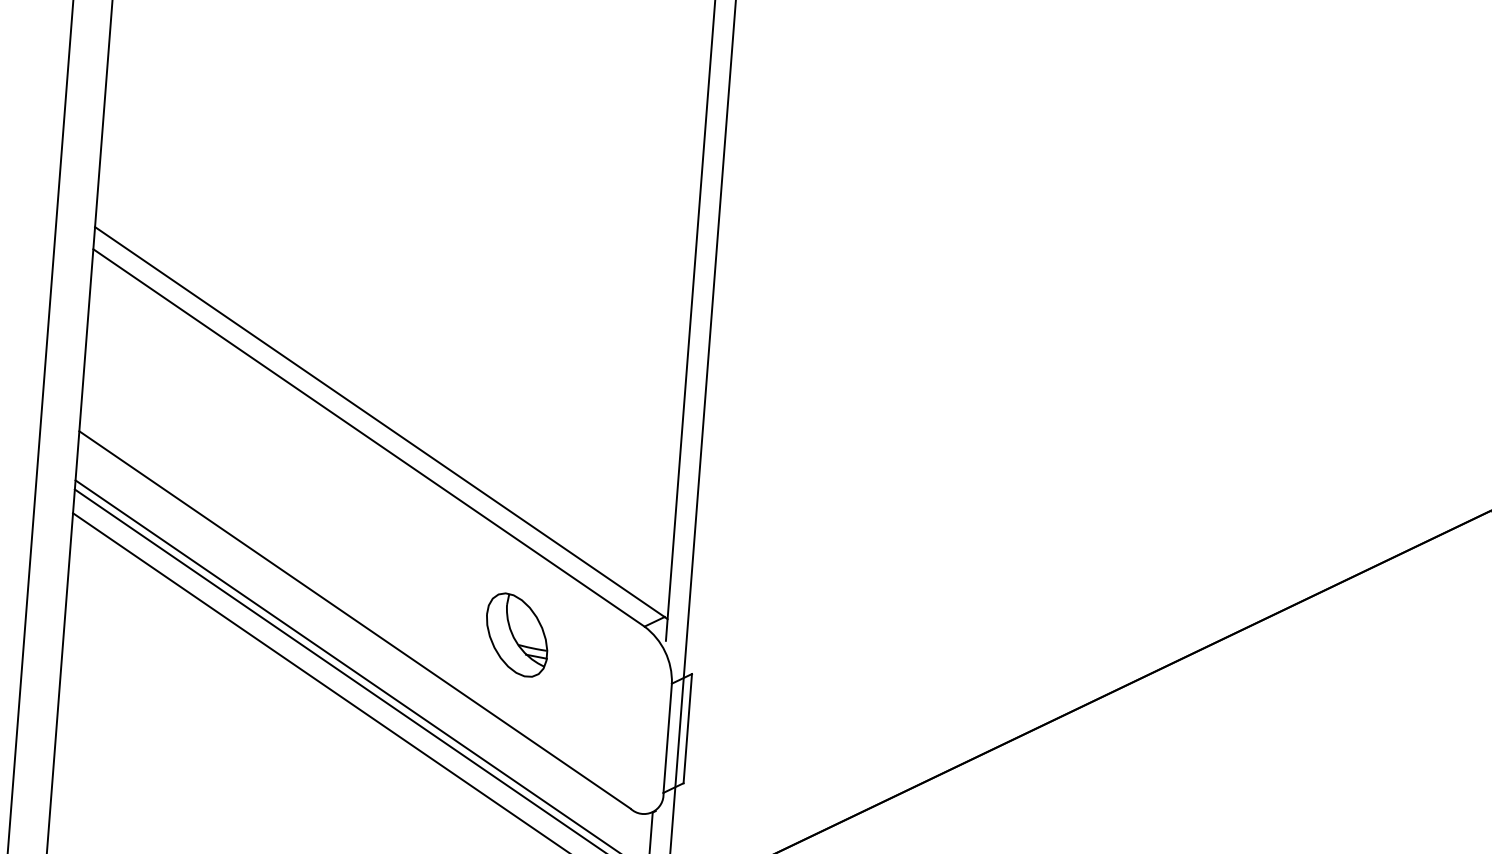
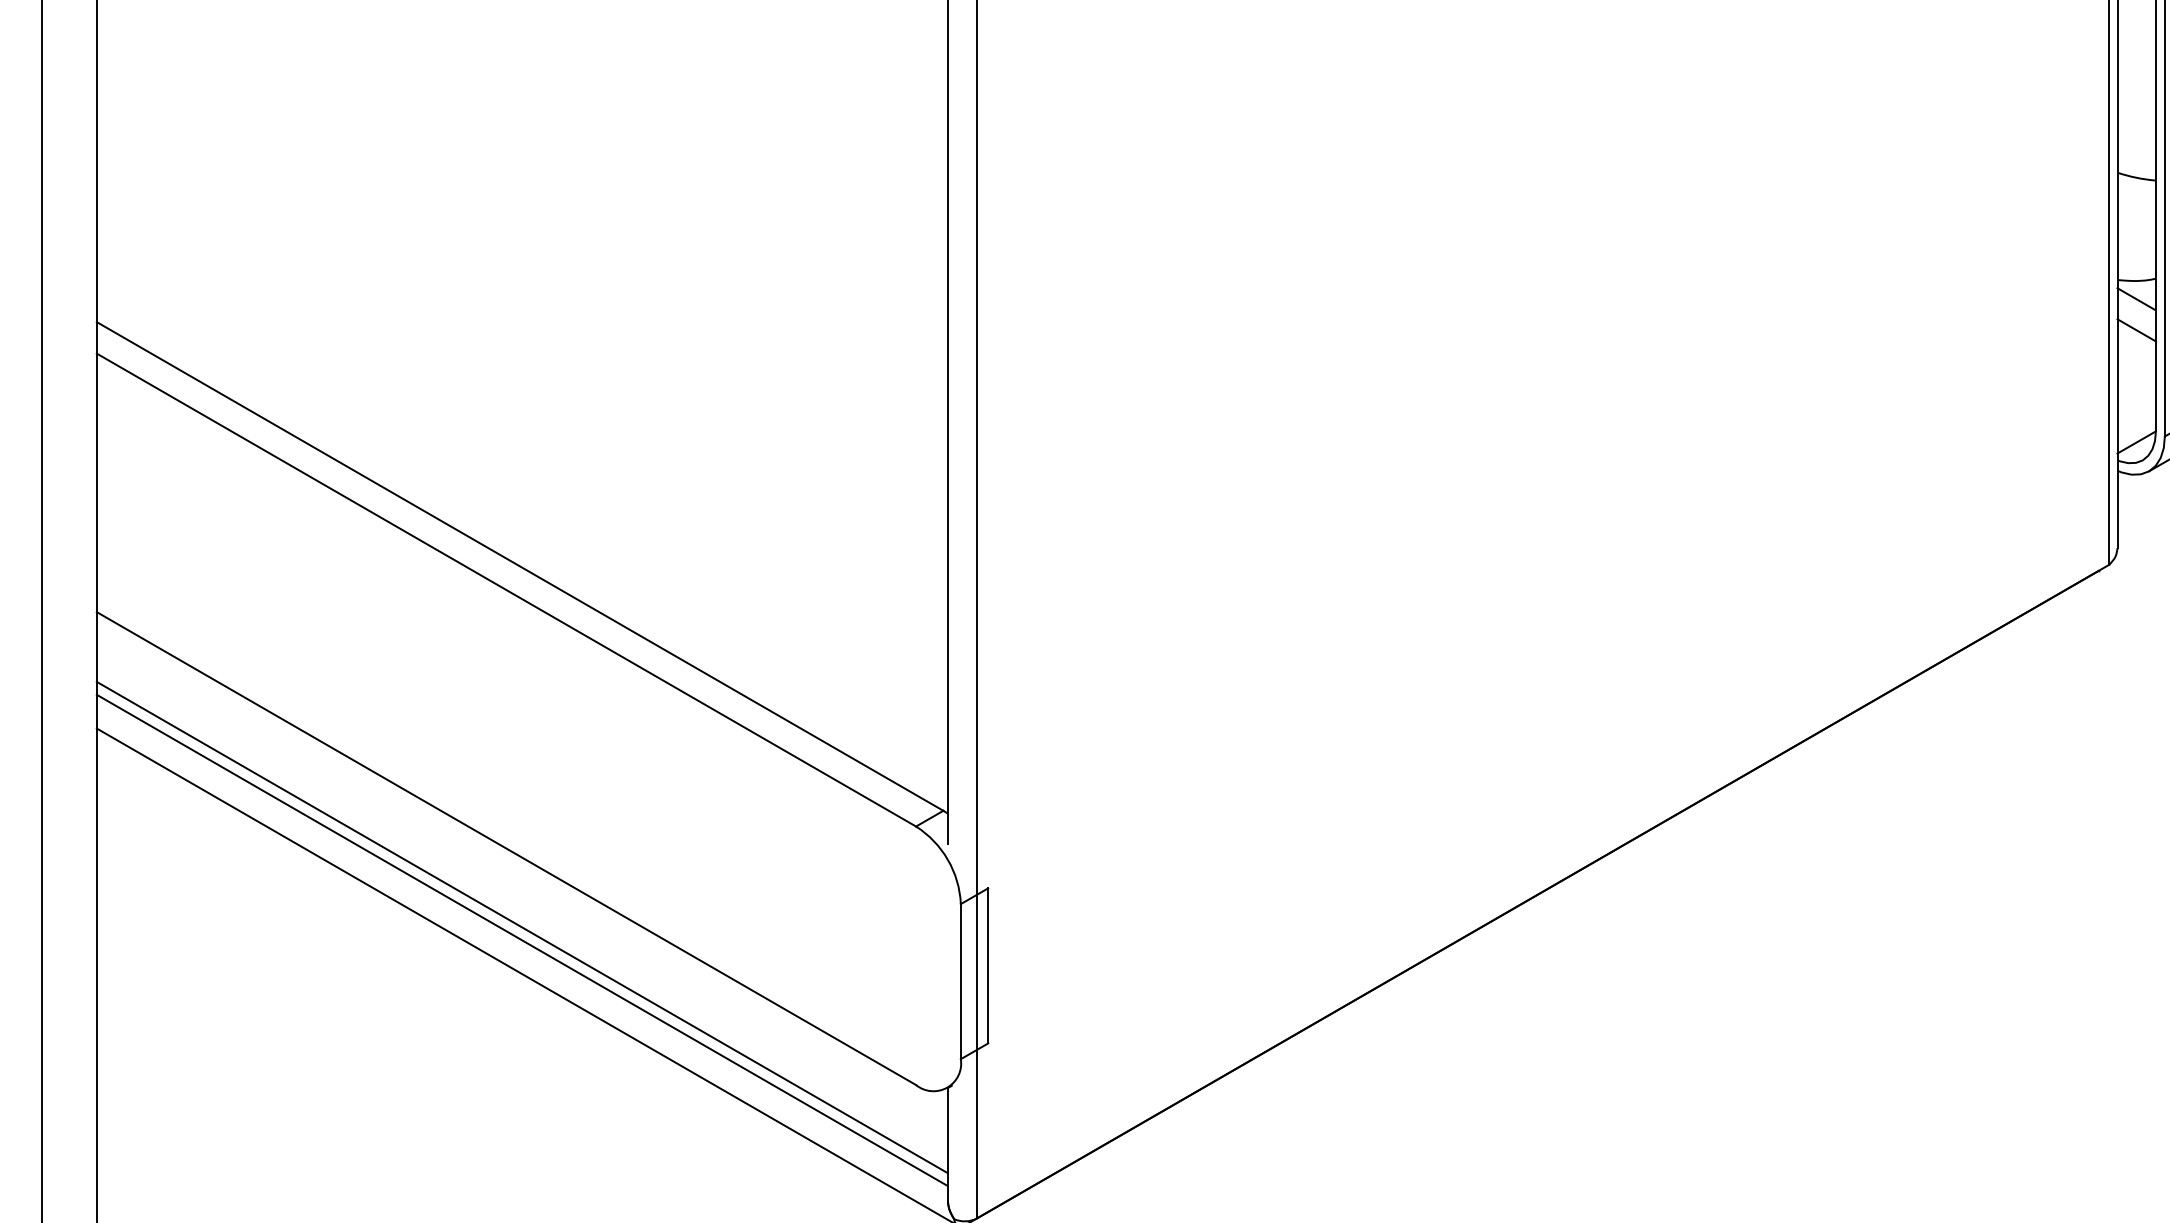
part: (516, 634) -> (736, 851), removed

